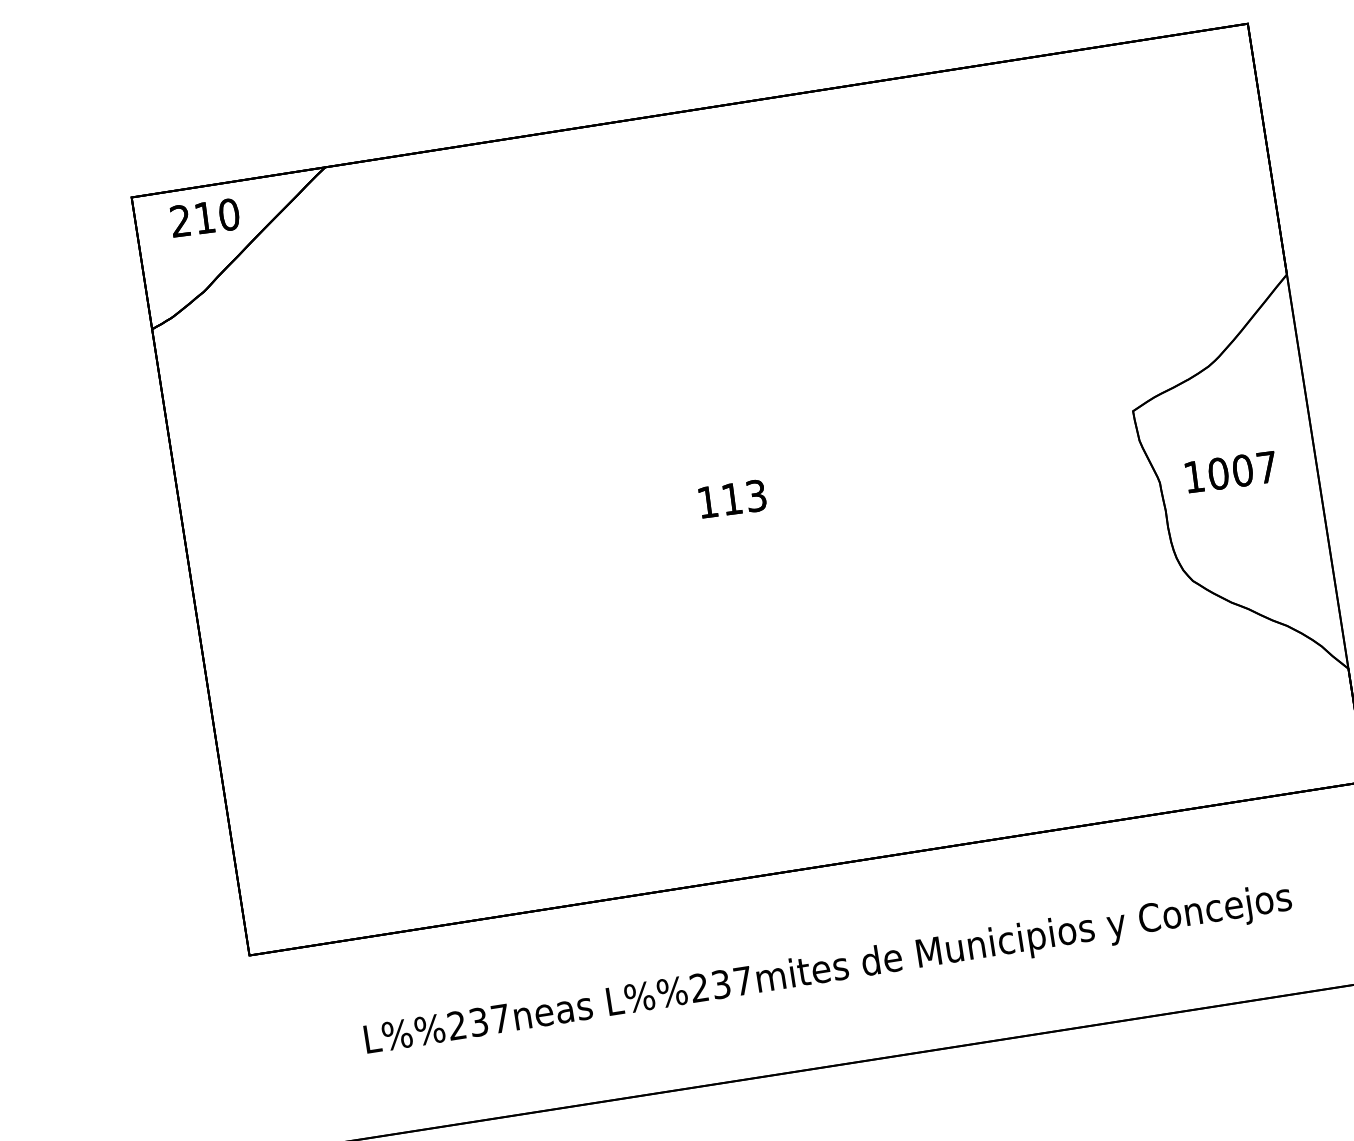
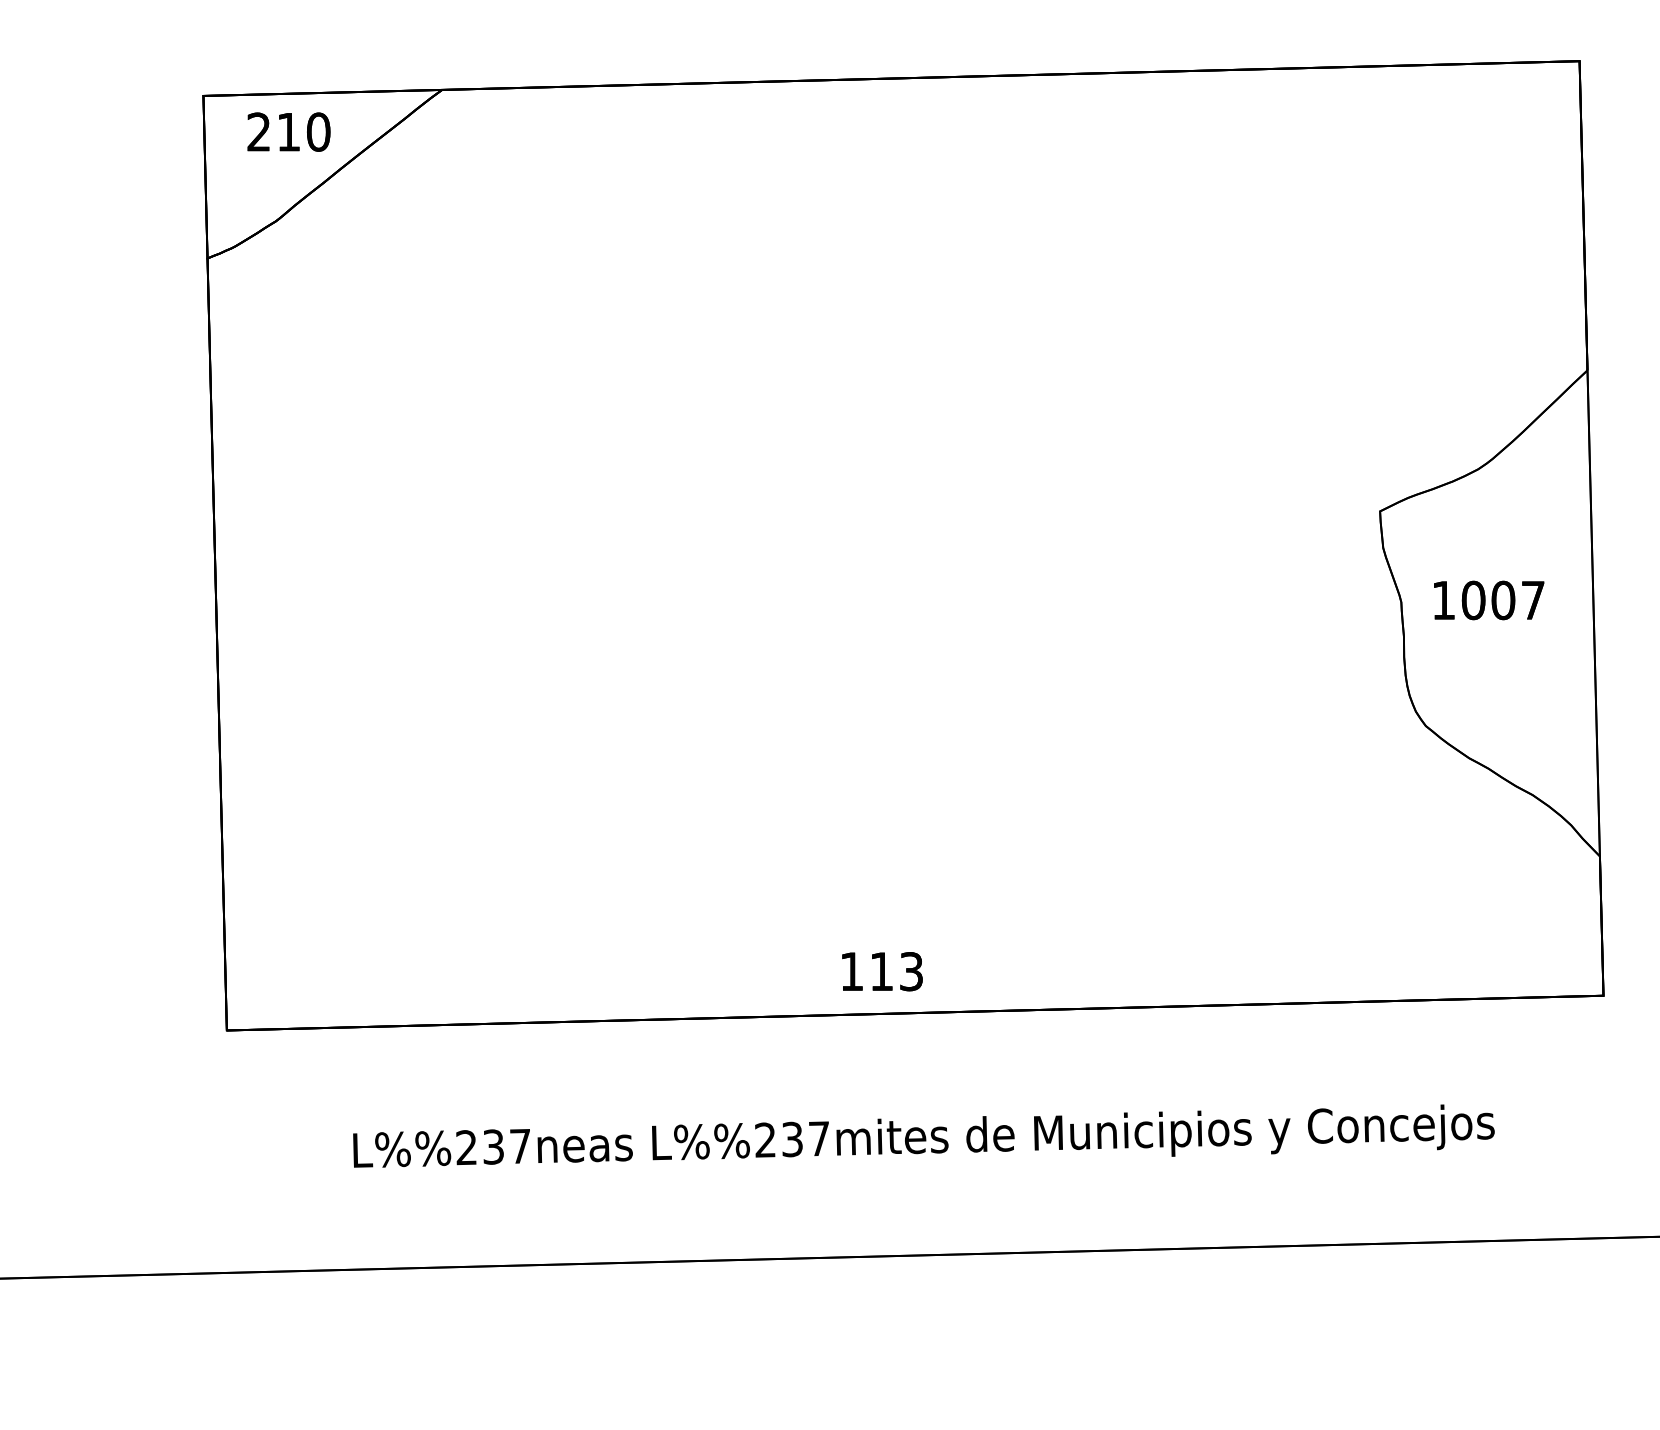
text: (732, 498) -> (882, 971), moved

